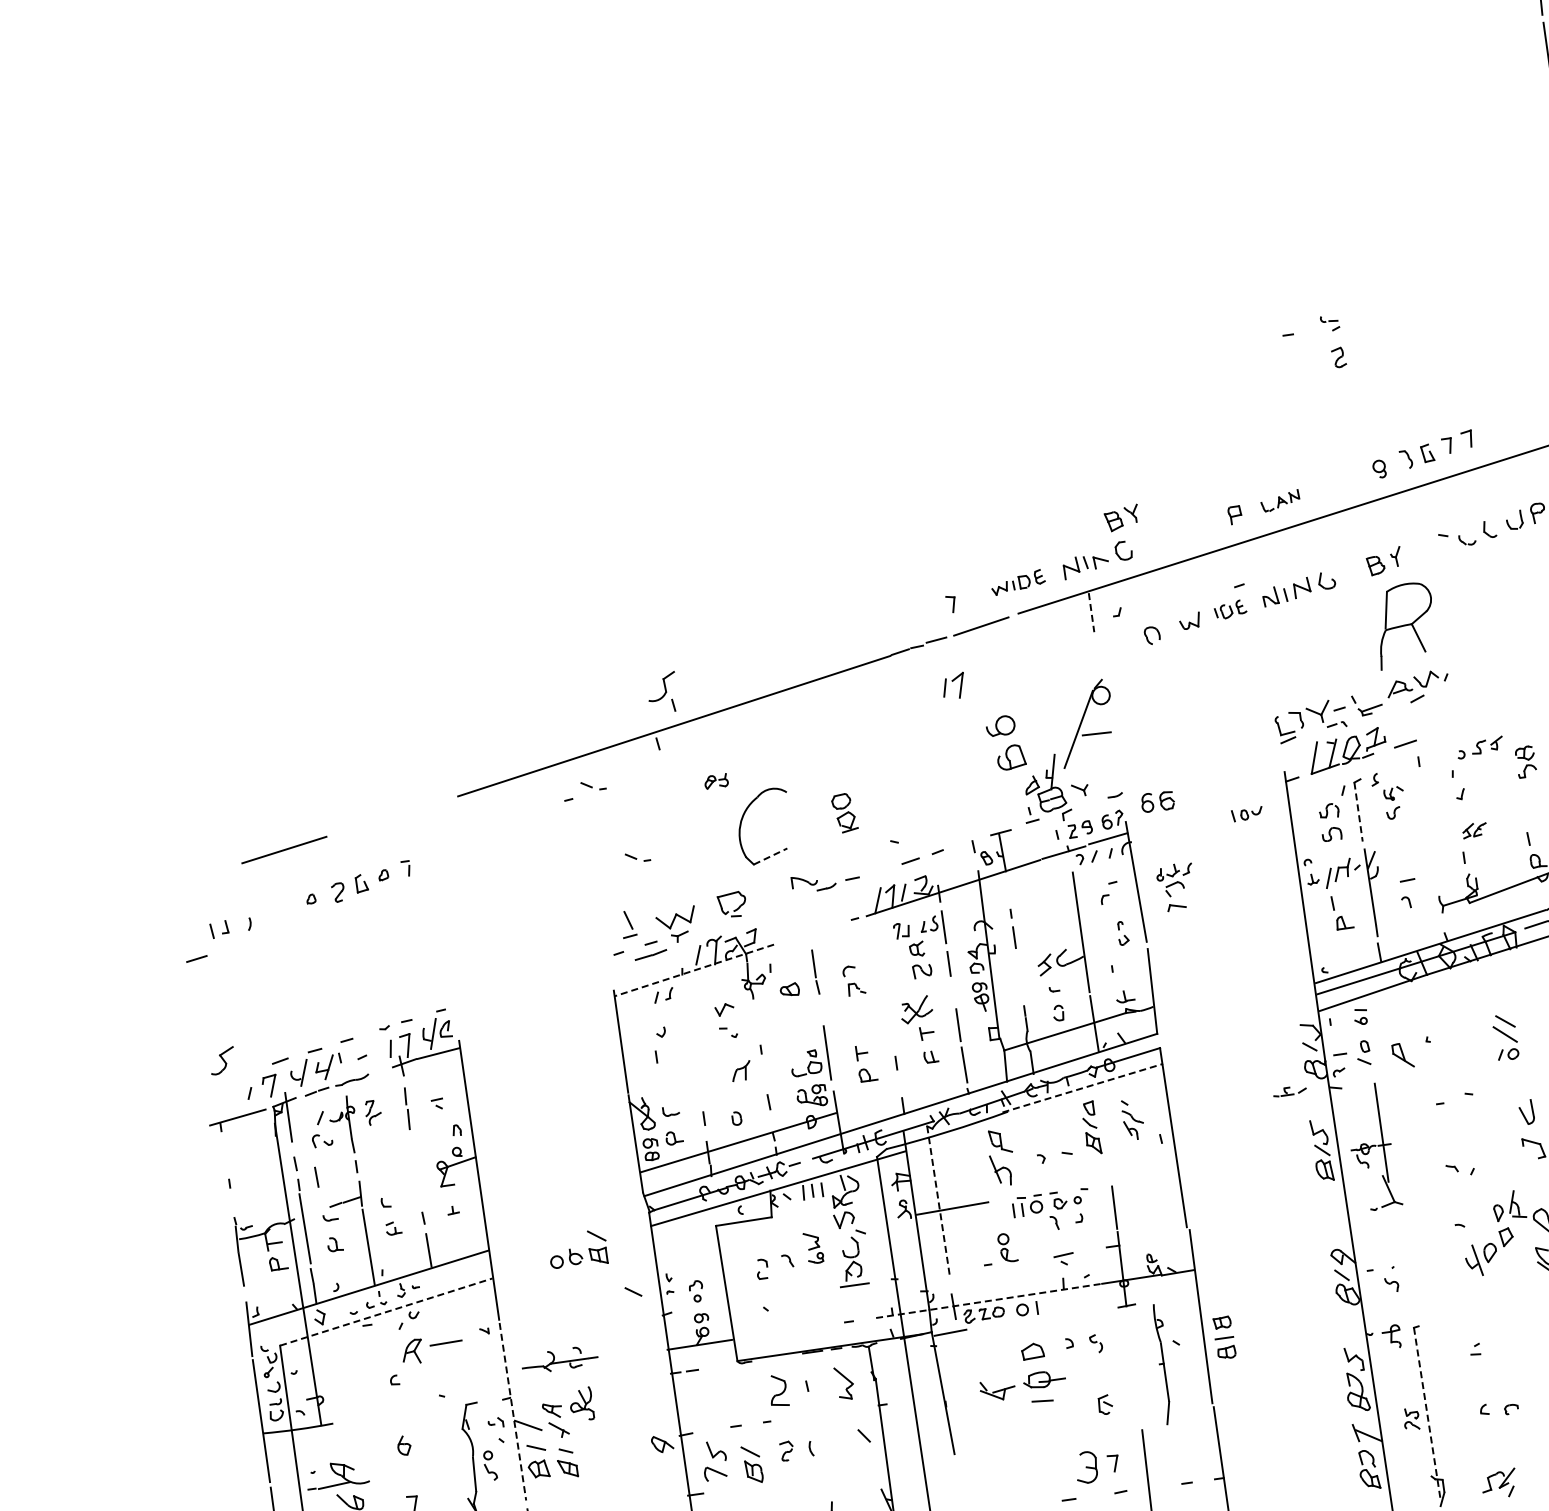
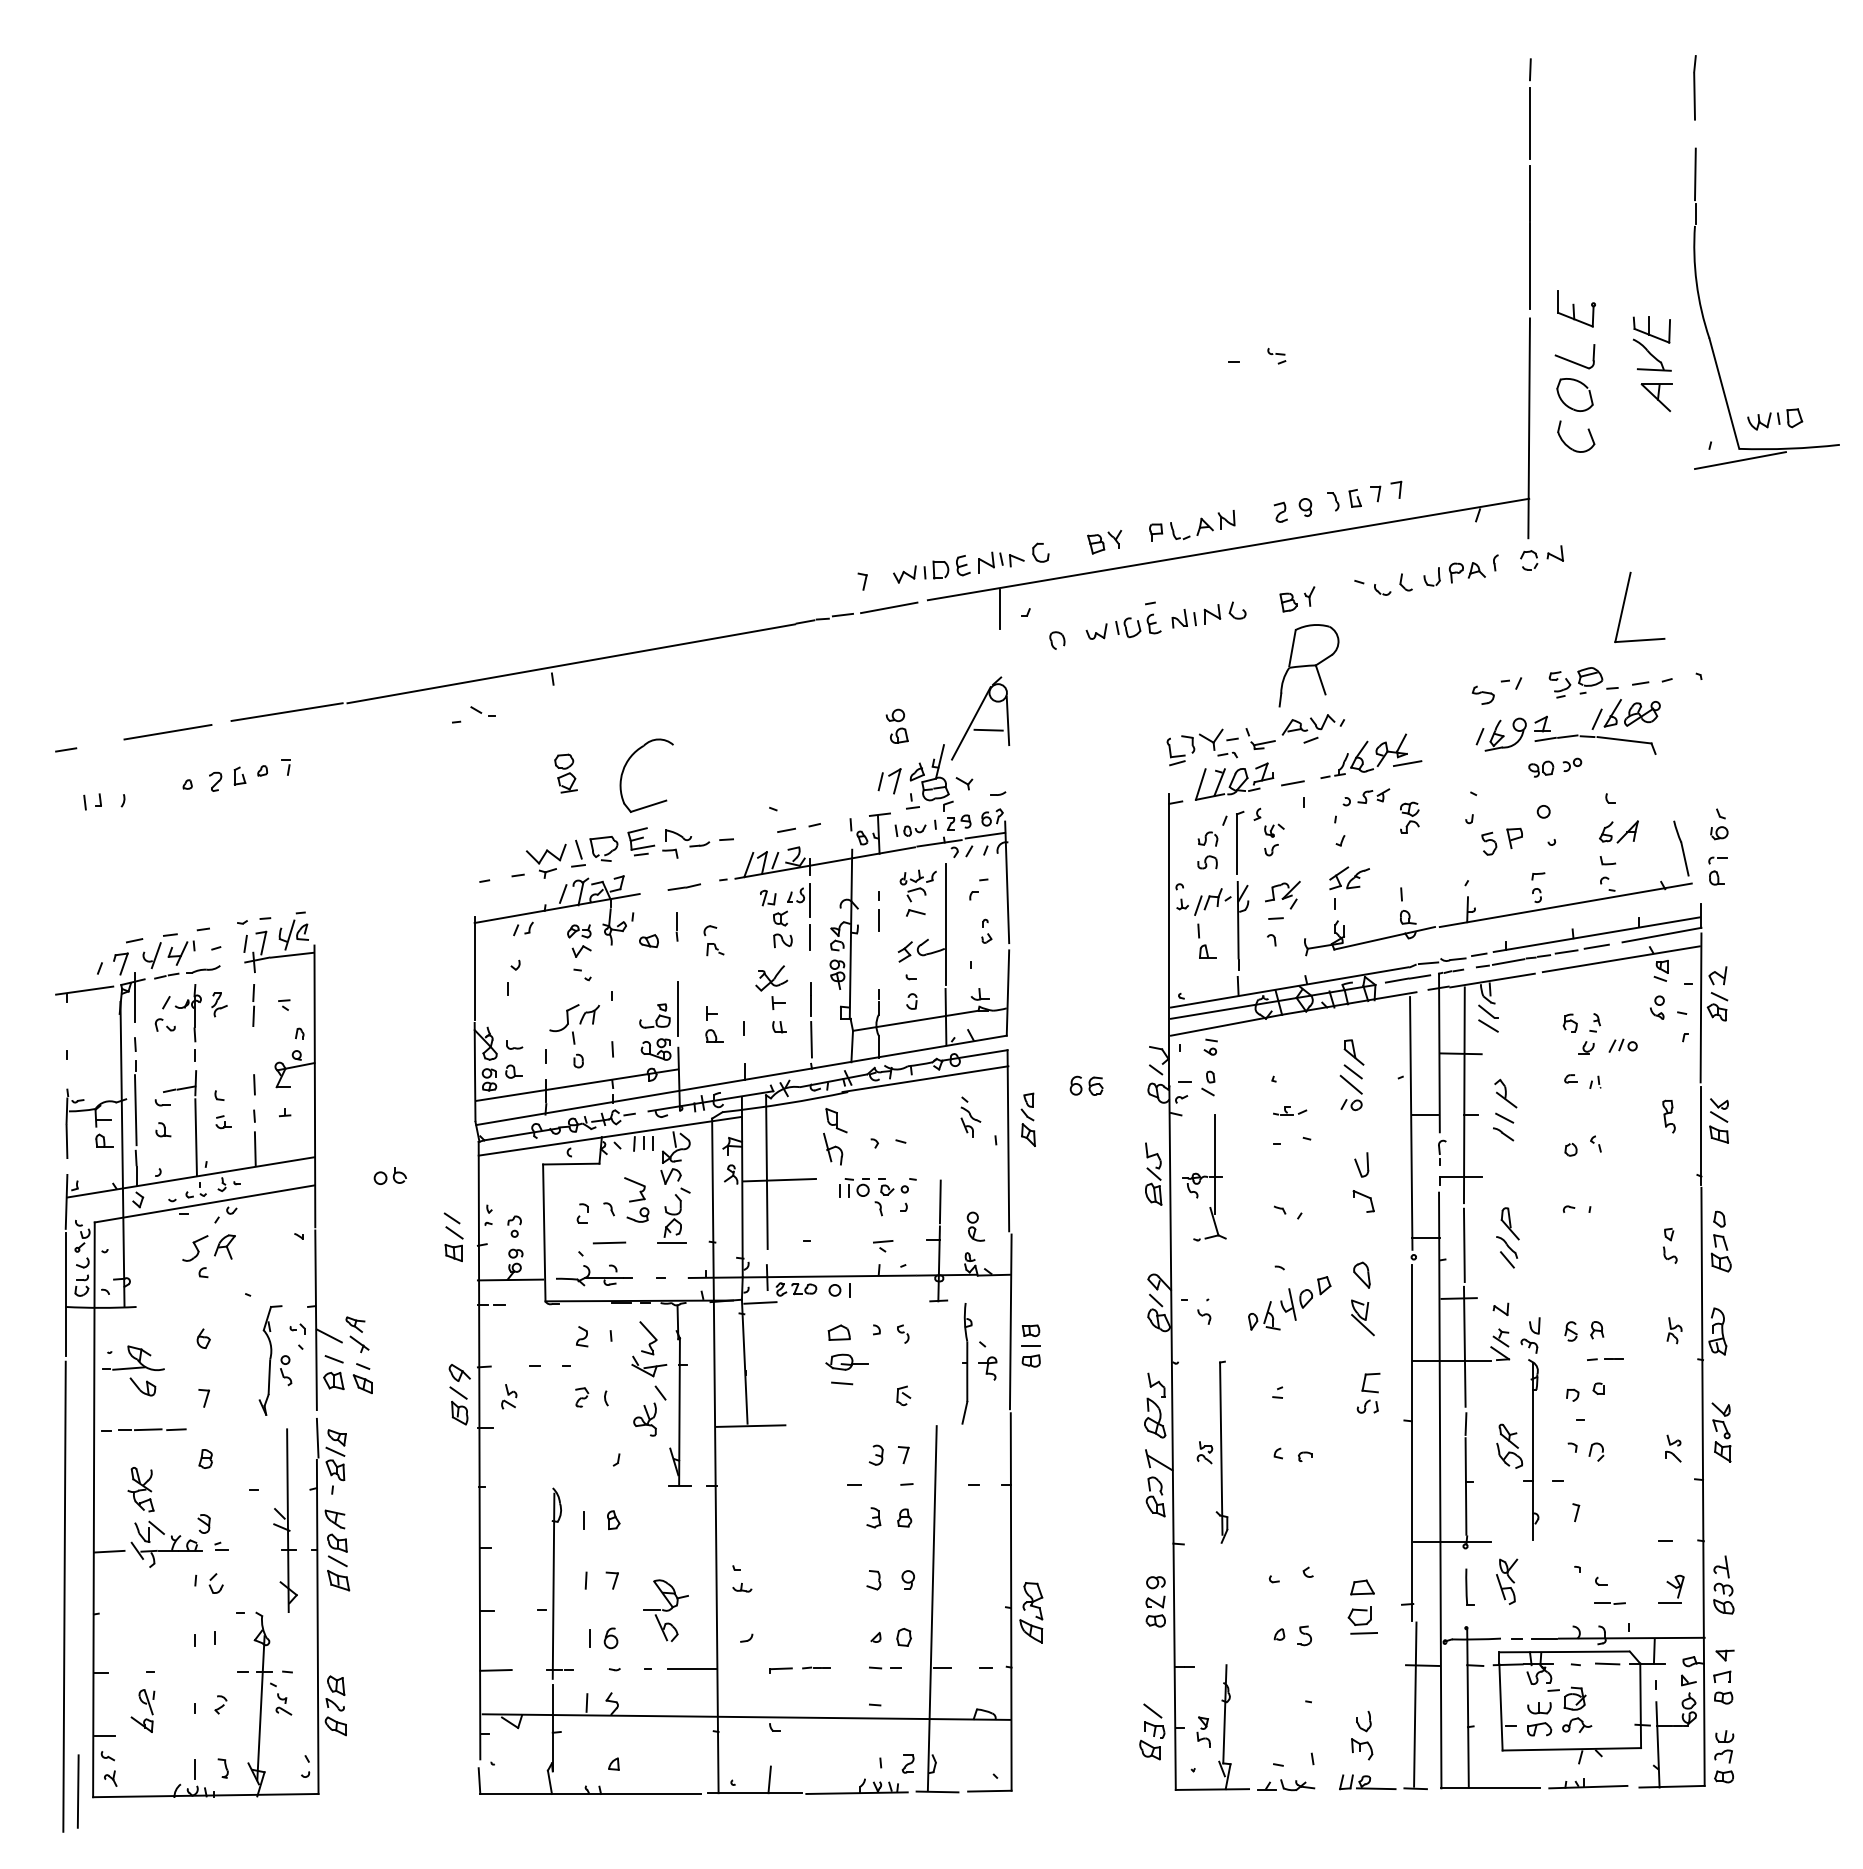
part: (1338, 356) -> (1280, 511), moved
part: (1280, 501) -> (1202, 525), size x1.67
part: (1121, 518) -> (1104, 542), moved
part: (1017, 582) -> (931, 569), size x1.43
part: (1230, 609) -> (1138, 625), size x1.43
line: (1091, 612) -> (1000, 609), dashed -> solid
part: (953, 686) -> (889, 781), moved
part: (662, 693) -> (564, 1024), moved
part: (1479, 705) -> (1371, 755), added
line: (1114, 721) -> (1007, 720), added
part: (1004, 742) -> (896, 725), size x0.62
part: (716, 781) -> (579, 931), moved
part: (1157, 801) -> (1086, 1085), moved
line: (1358, 812) -> (1236, 844), dashed -> solid
line: (398, 813) -> (286, 711), added
part: (844, 813) -> (565, 773), moved
part: (1247, 813) -> (910, 830), moved
part: (1474, 830) -> (1349, 878), size x1.67
line: (770, 856) -> (648, 806), dashed -> solid
part: (637, 857) -> (516, 788), removed
part: (1175, 886) -> (917, 892), moved
part: (779, 891) -> (652, 842), added
part: (628, 924) -> (578, 853), moved
line: (650, 954) -> (683, 886), moved
line: (197, 958) -> (66, 749), moved
line: (694, 970) -> (557, 908), dashed -> solid
part: (815, 971) -> (676, 926), size x0.62
part: (1402, 1055) -> (1353, 1052), moved
part: (222, 1060) -> (195, 1248), moved
line: (1082, 1088) -> (925, 1079), dashed -> solid
part: (1290, 1090) -> (1290, 1110), moved
part: (1090, 1127) -> (1027, 1119), moved
line: (316, 1177) -> (254, 1084), moved
line: (938, 1202) -> (766, 1172), dashed -> solid
part: (1509, 1205) -> (1264, 1315), moved
part: (597, 1246) -> (453, 1243), moved
part: (813, 1247) -> (636, 1199), size x1.43
part: (1007, 1247) -> (975, 1226), moved
line: (988, 1300) -> (802, 1276), dashed -> solid
line: (387, 1311) -> (205, 1203), dashed -> solid
part: (1391, 1336) -> (987, 1368), moved
line: (446, 1342) -> (609, 1242), moved
part: (559, 1359) -> (594, 1275), moved
part: (778, 1390) -> (582, 1336), size x0.62
part: (998, 1390) -> (649, 1366), moved
part: (580, 1404) -> (644, 1419), moved
line: (513, 1411) -> (316, 1320), dashed -> solid
line: (1427, 1413) -> (1221, 1449), dashed -> solid
line: (957, 1455) -> (750, 1425), added
part: (715, 1460) -> (509, 1396), size x0.62
part: (751, 1464) -> (458, 1405), moved
part: (1085, 1466) -> (875, 1454), size x0.62
part: (1498, 1483) -> (1282, 894), moved

